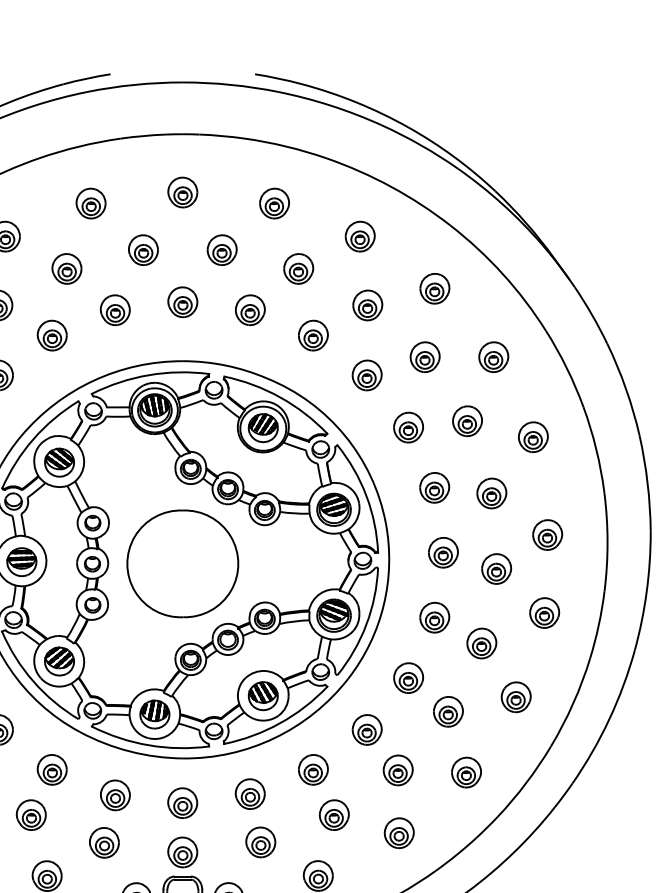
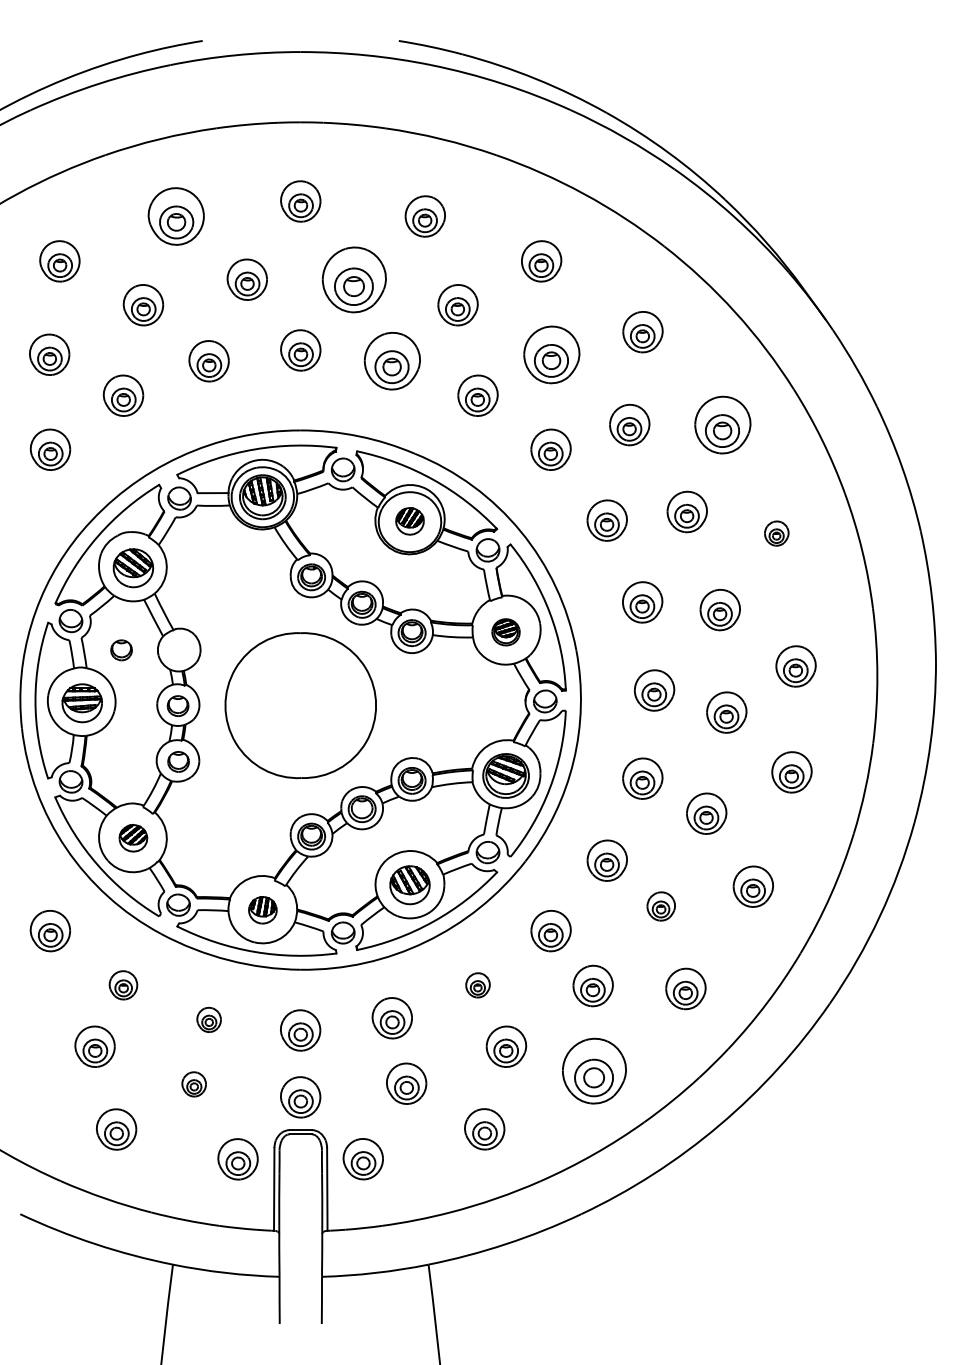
part: (90, 203) -> (175, 216), size x1.4
part: (221, 250) -> (353, 279), size x1.6
part: (367, 305) -> (551, 354), size x1.4
part: (250, 310) -> (392, 361), size x1.4
part: (493, 356) -> (722, 424), size x1.4
part: (262, 428) -> (409, 521), size x0.7
part: (533, 437) -> (776, 533), size x0.6
part: (333, 510) -> (505, 632), size x0.6
part: (92, 523) -> (121, 650), moved
part: (59, 661) -> (133, 838), size x0.7
part: (447, 711) -> (660, 906), size x0.7
part: (154, 714) -> (262, 910), size x0.7
part: (52, 770) -> (123, 985), size x0.7
part: (313, 770) -> (477, 985), size x0.6
part: (114, 795) -> (208, 1019), size x0.6
part: (399, 833) -> (594, 1071), size x1.6
part: (103, 842) -> (193, 1084), size x0.6

